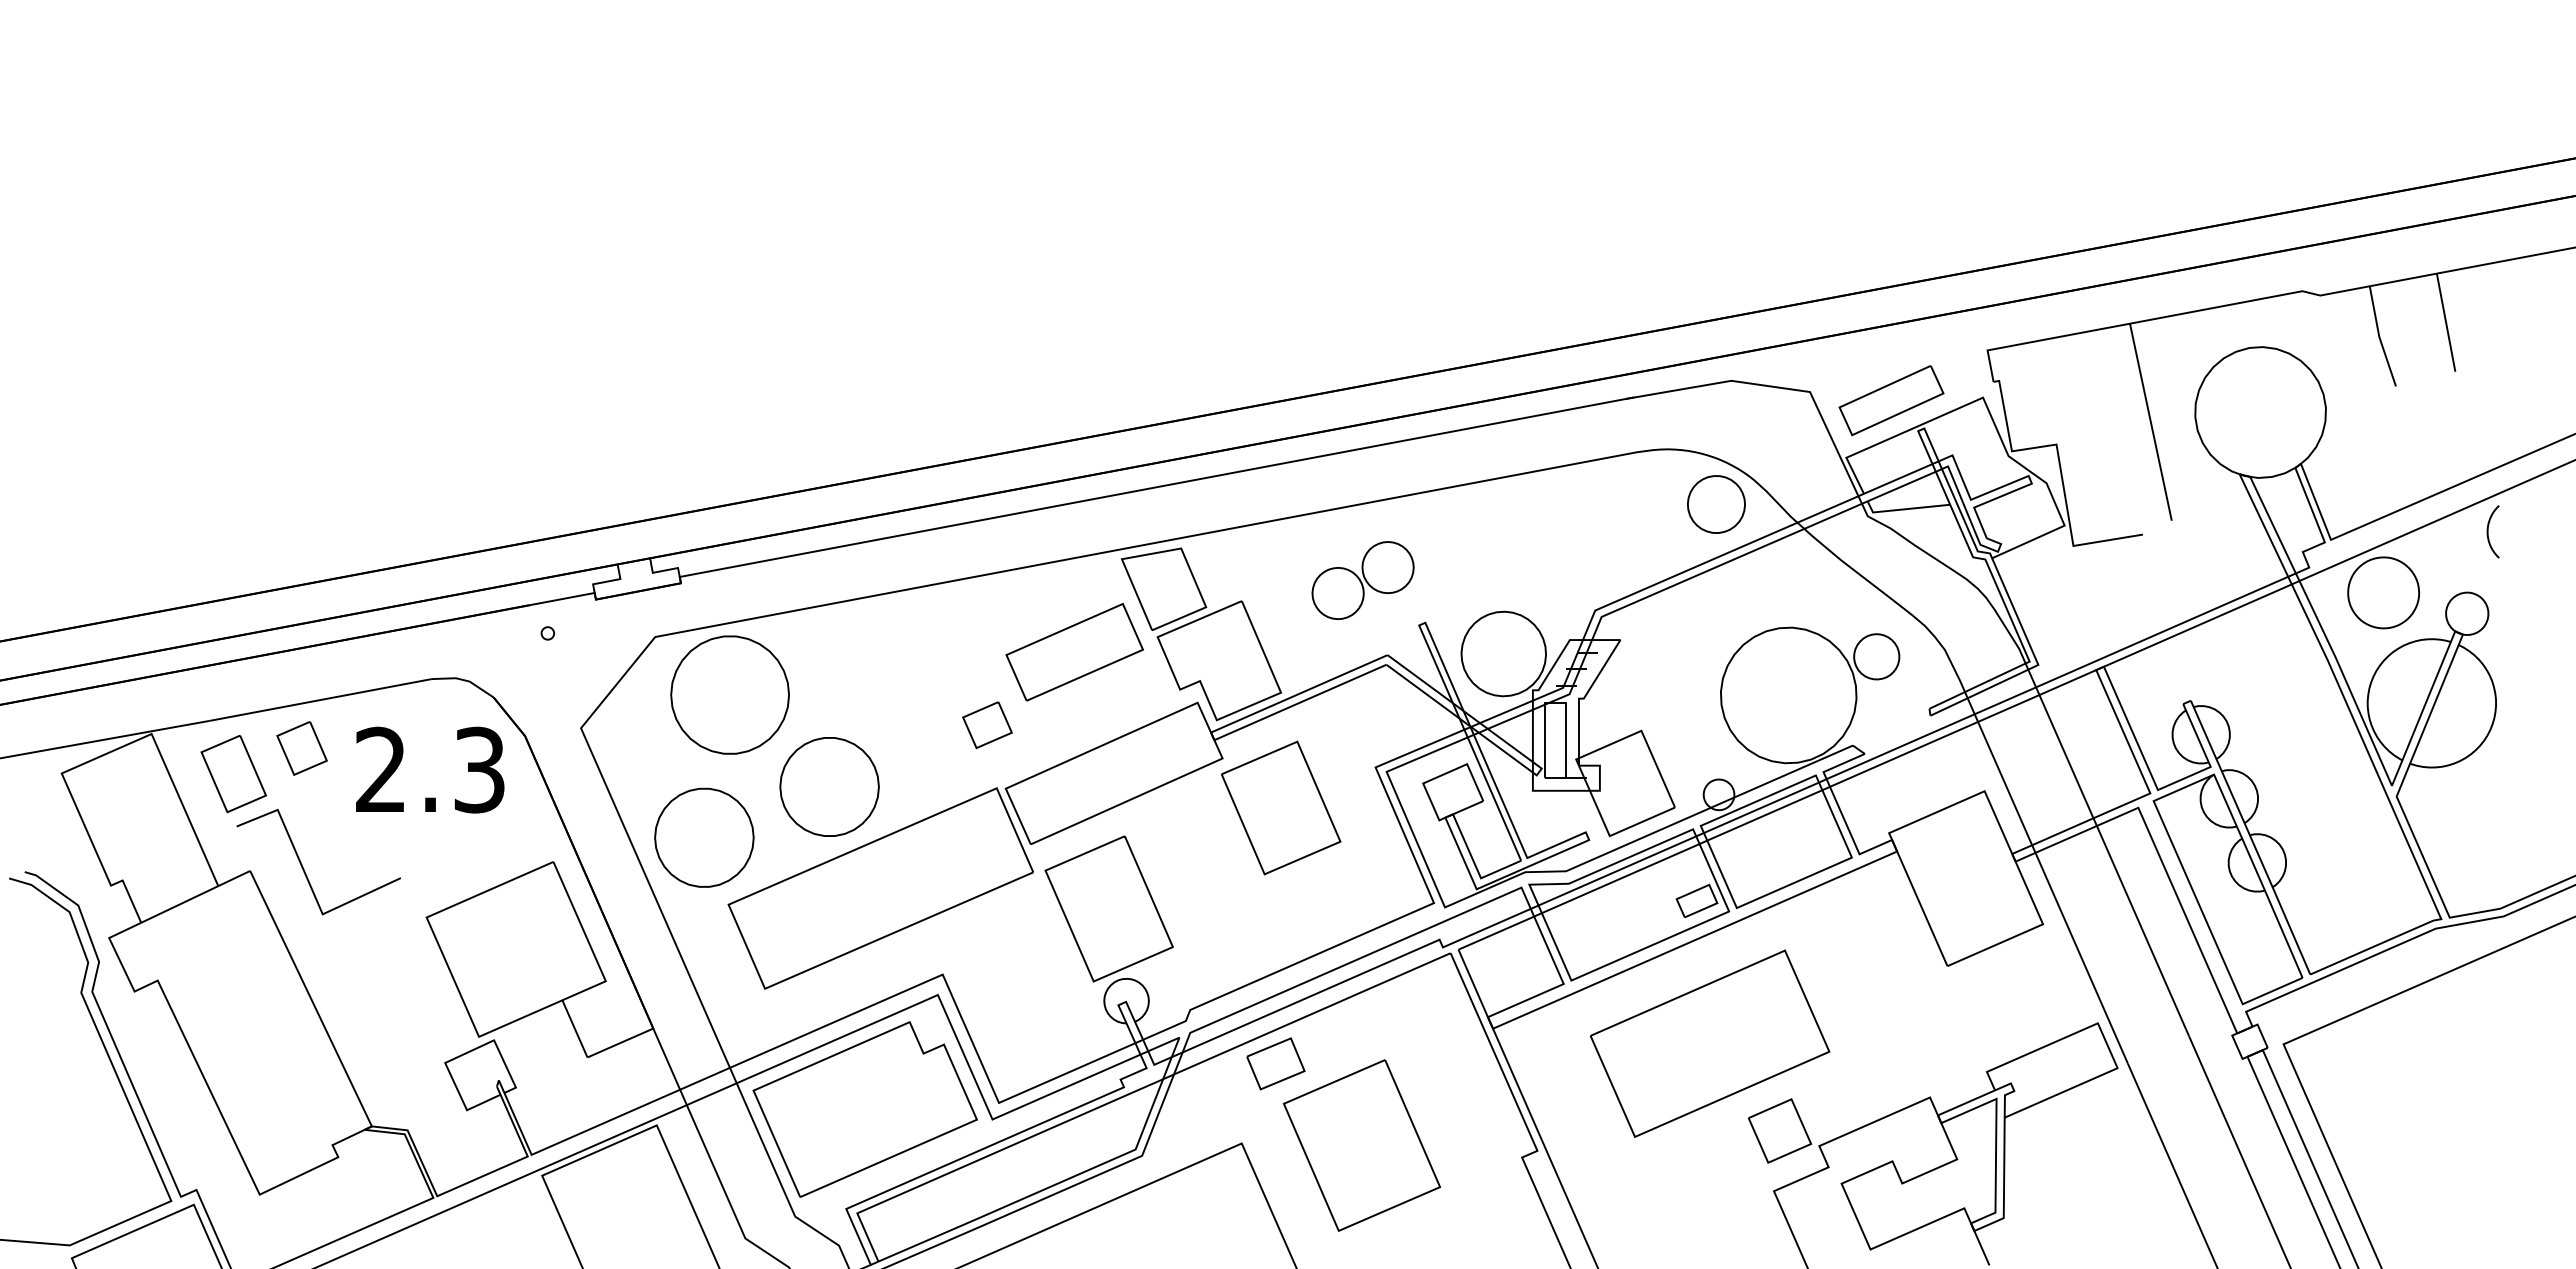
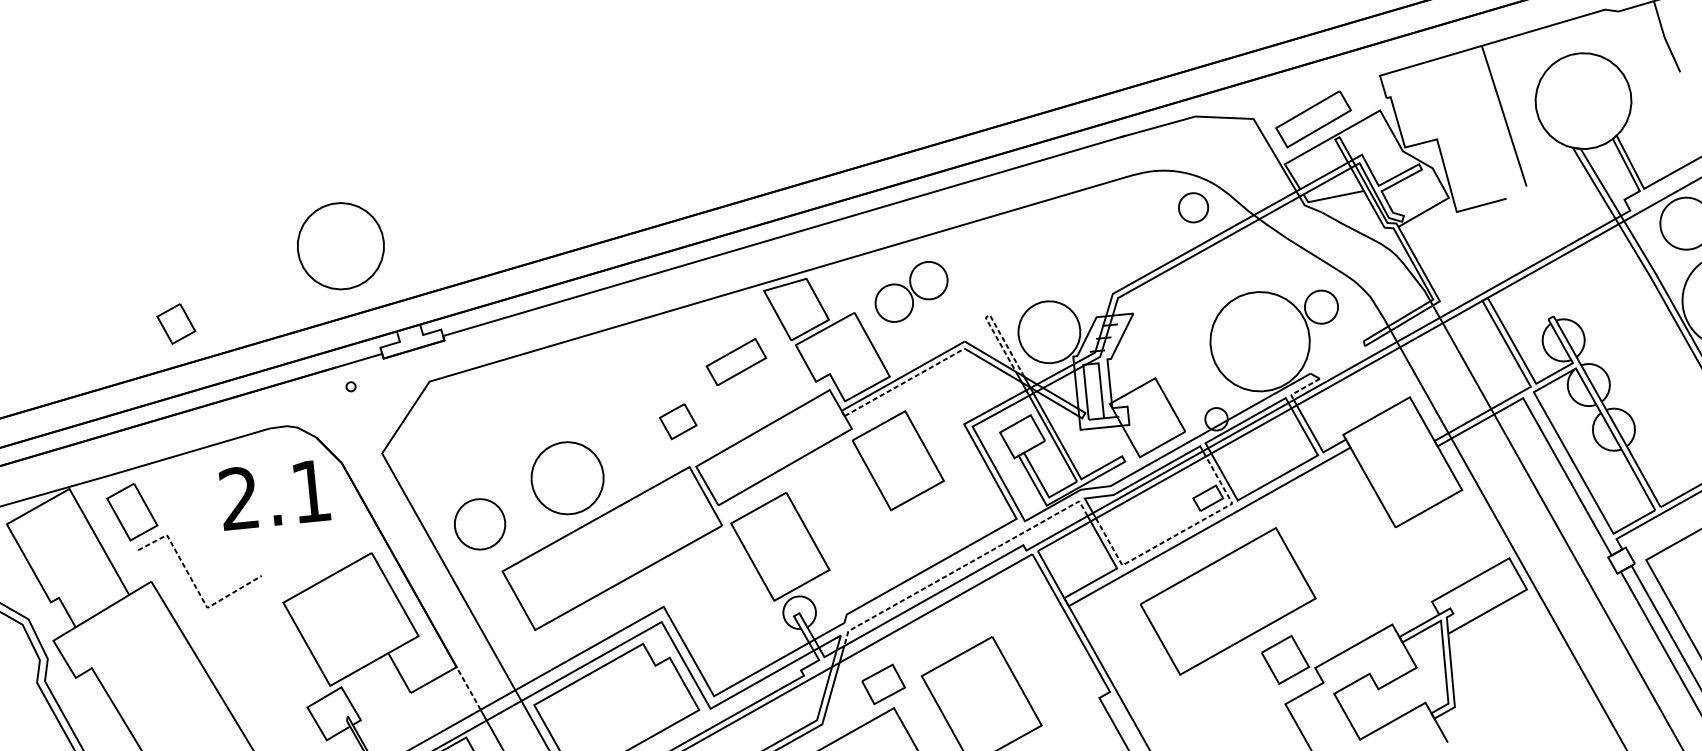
part: (1716, 504) -> (1193, 207), size x0.7
part: (1362, 580) -> (911, 291), moved
line: (1425, 623) -> (990, 315), solid -> dashed
part: (1074, 651) -> (736, 361), size x0.6
part: (729, 694) -> (340, 245), moved
line: (1300, 702) -> (904, 382), solid -> dashed
part: (301, 748) -> (175, 324), moved
line: (1839, 765) -> (1302, 389), solid -> dashed
text: (479, 769) -> (311, 490), 2.3 -> 2.1
part: (704, 837) -> (480, 524), size x0.7
line: (308, 881) -> (194, 585), solid -> dashed
line: (1650, 945) -> (1177, 534), solid -> dashed
line: (1356, 959) -> (964, 565), solid -> dashed
line: (666, 1058) -> (468, 688), solid -> dashed
part: (1275, 1063) -> (883, 684), moved

